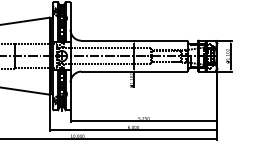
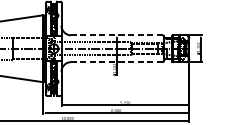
line: (134, 40) -> (117, 35), solid -> dashed
line: (134, 71) -> (117, 62), solid -> dashed

